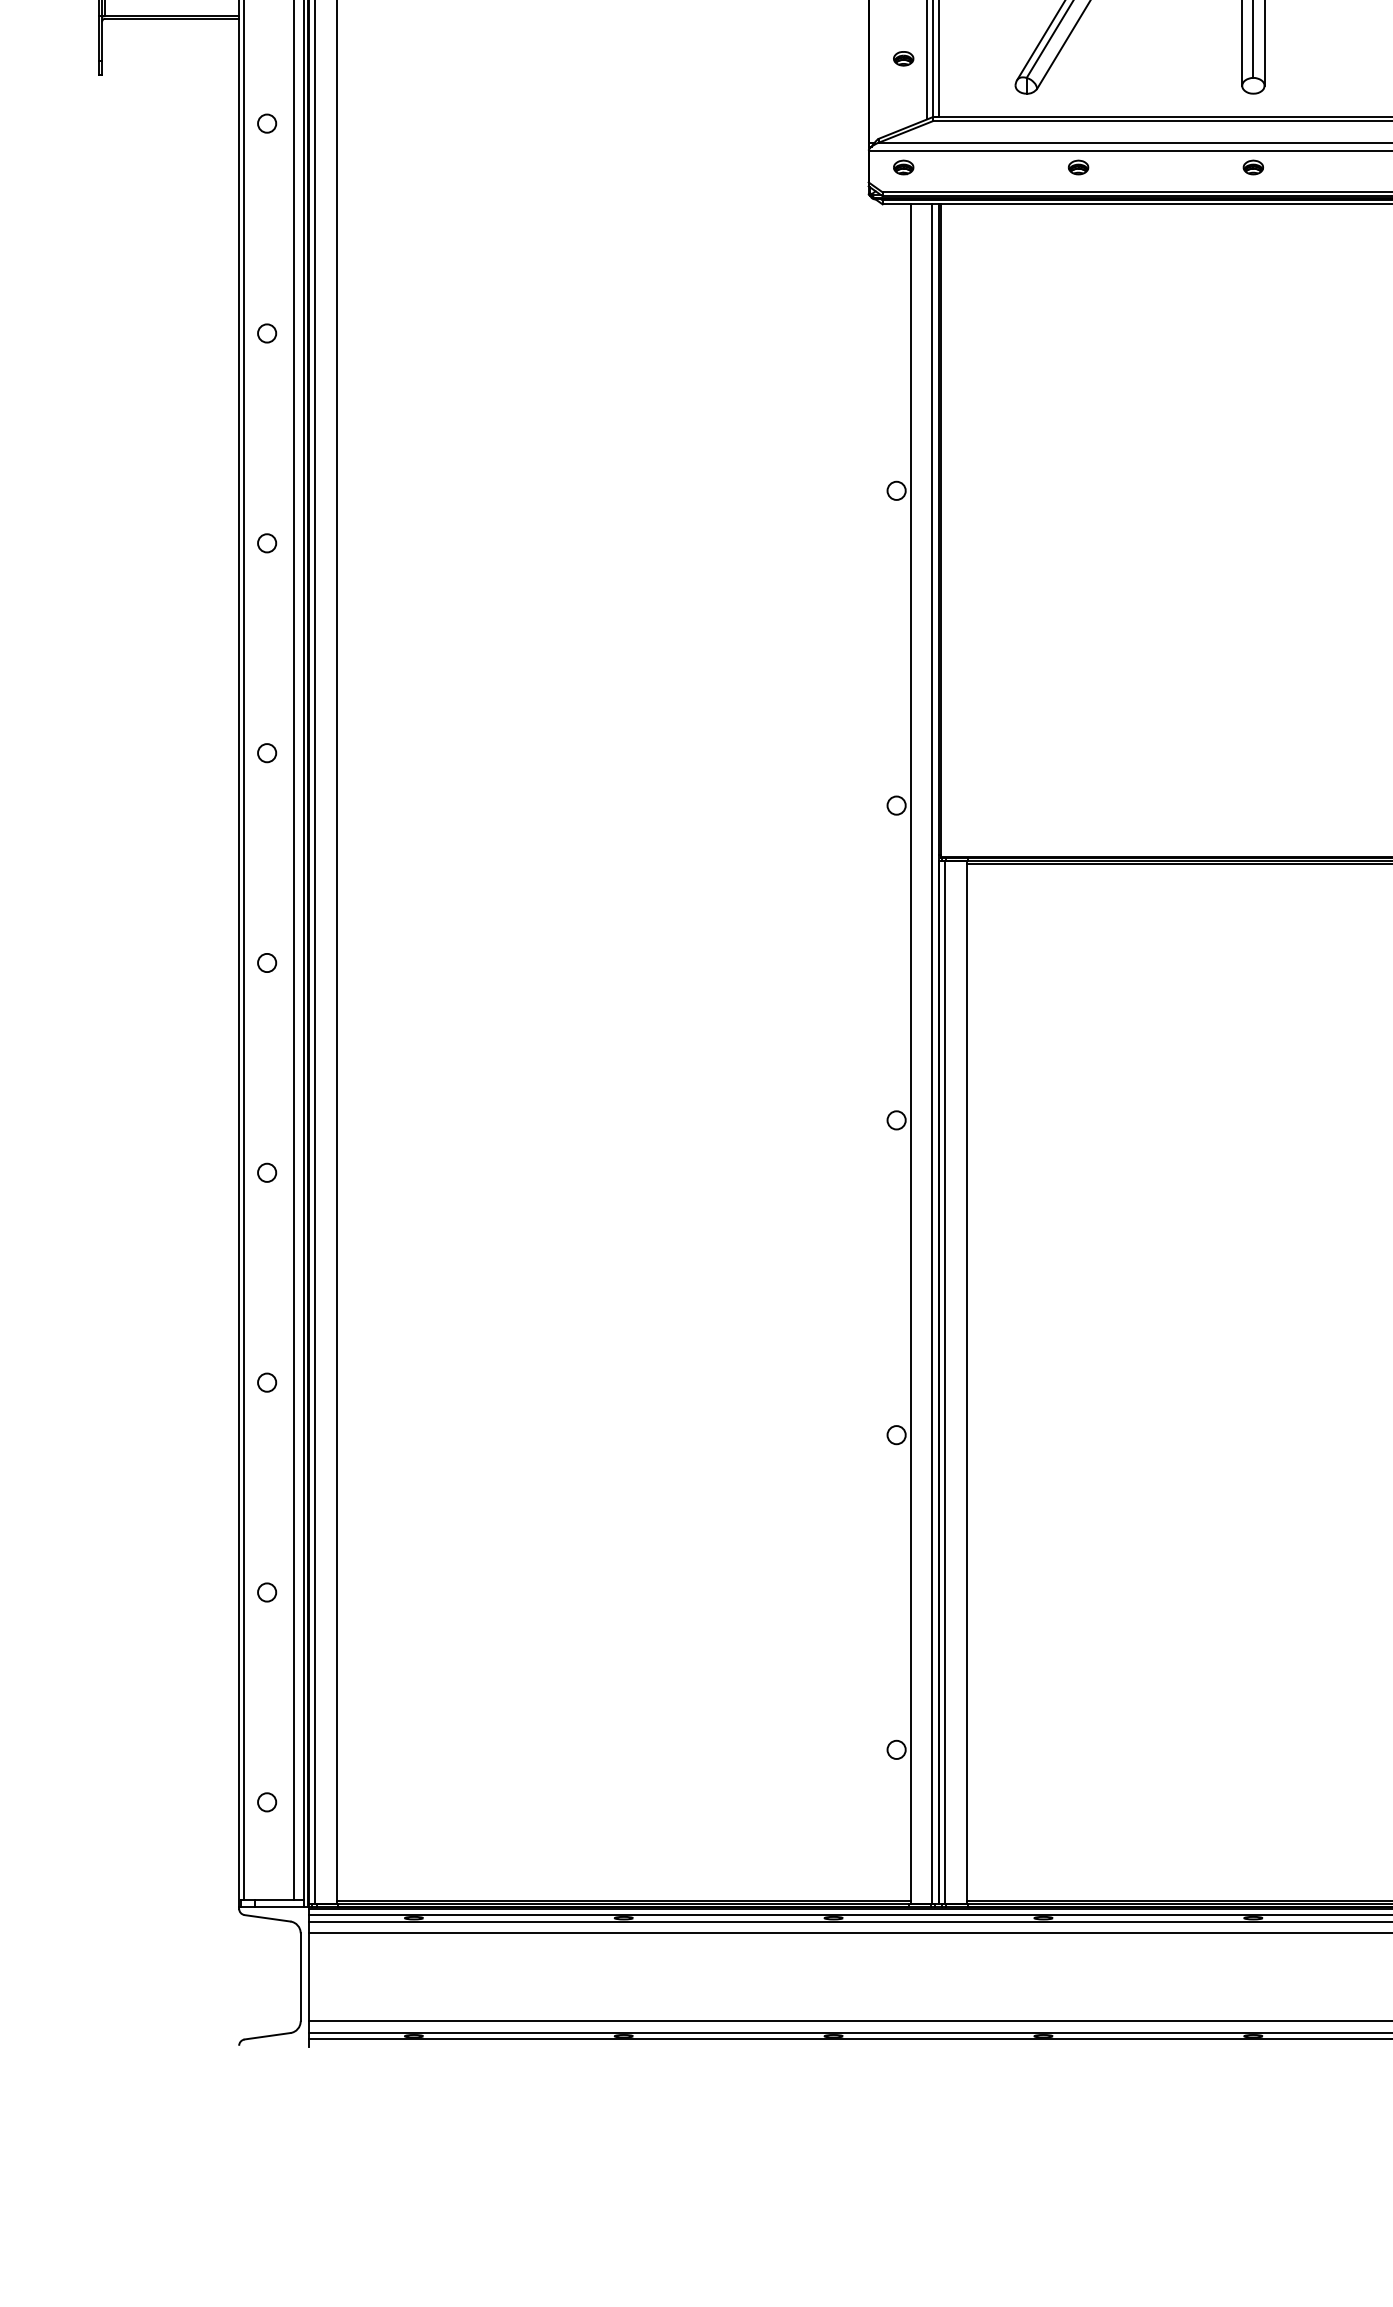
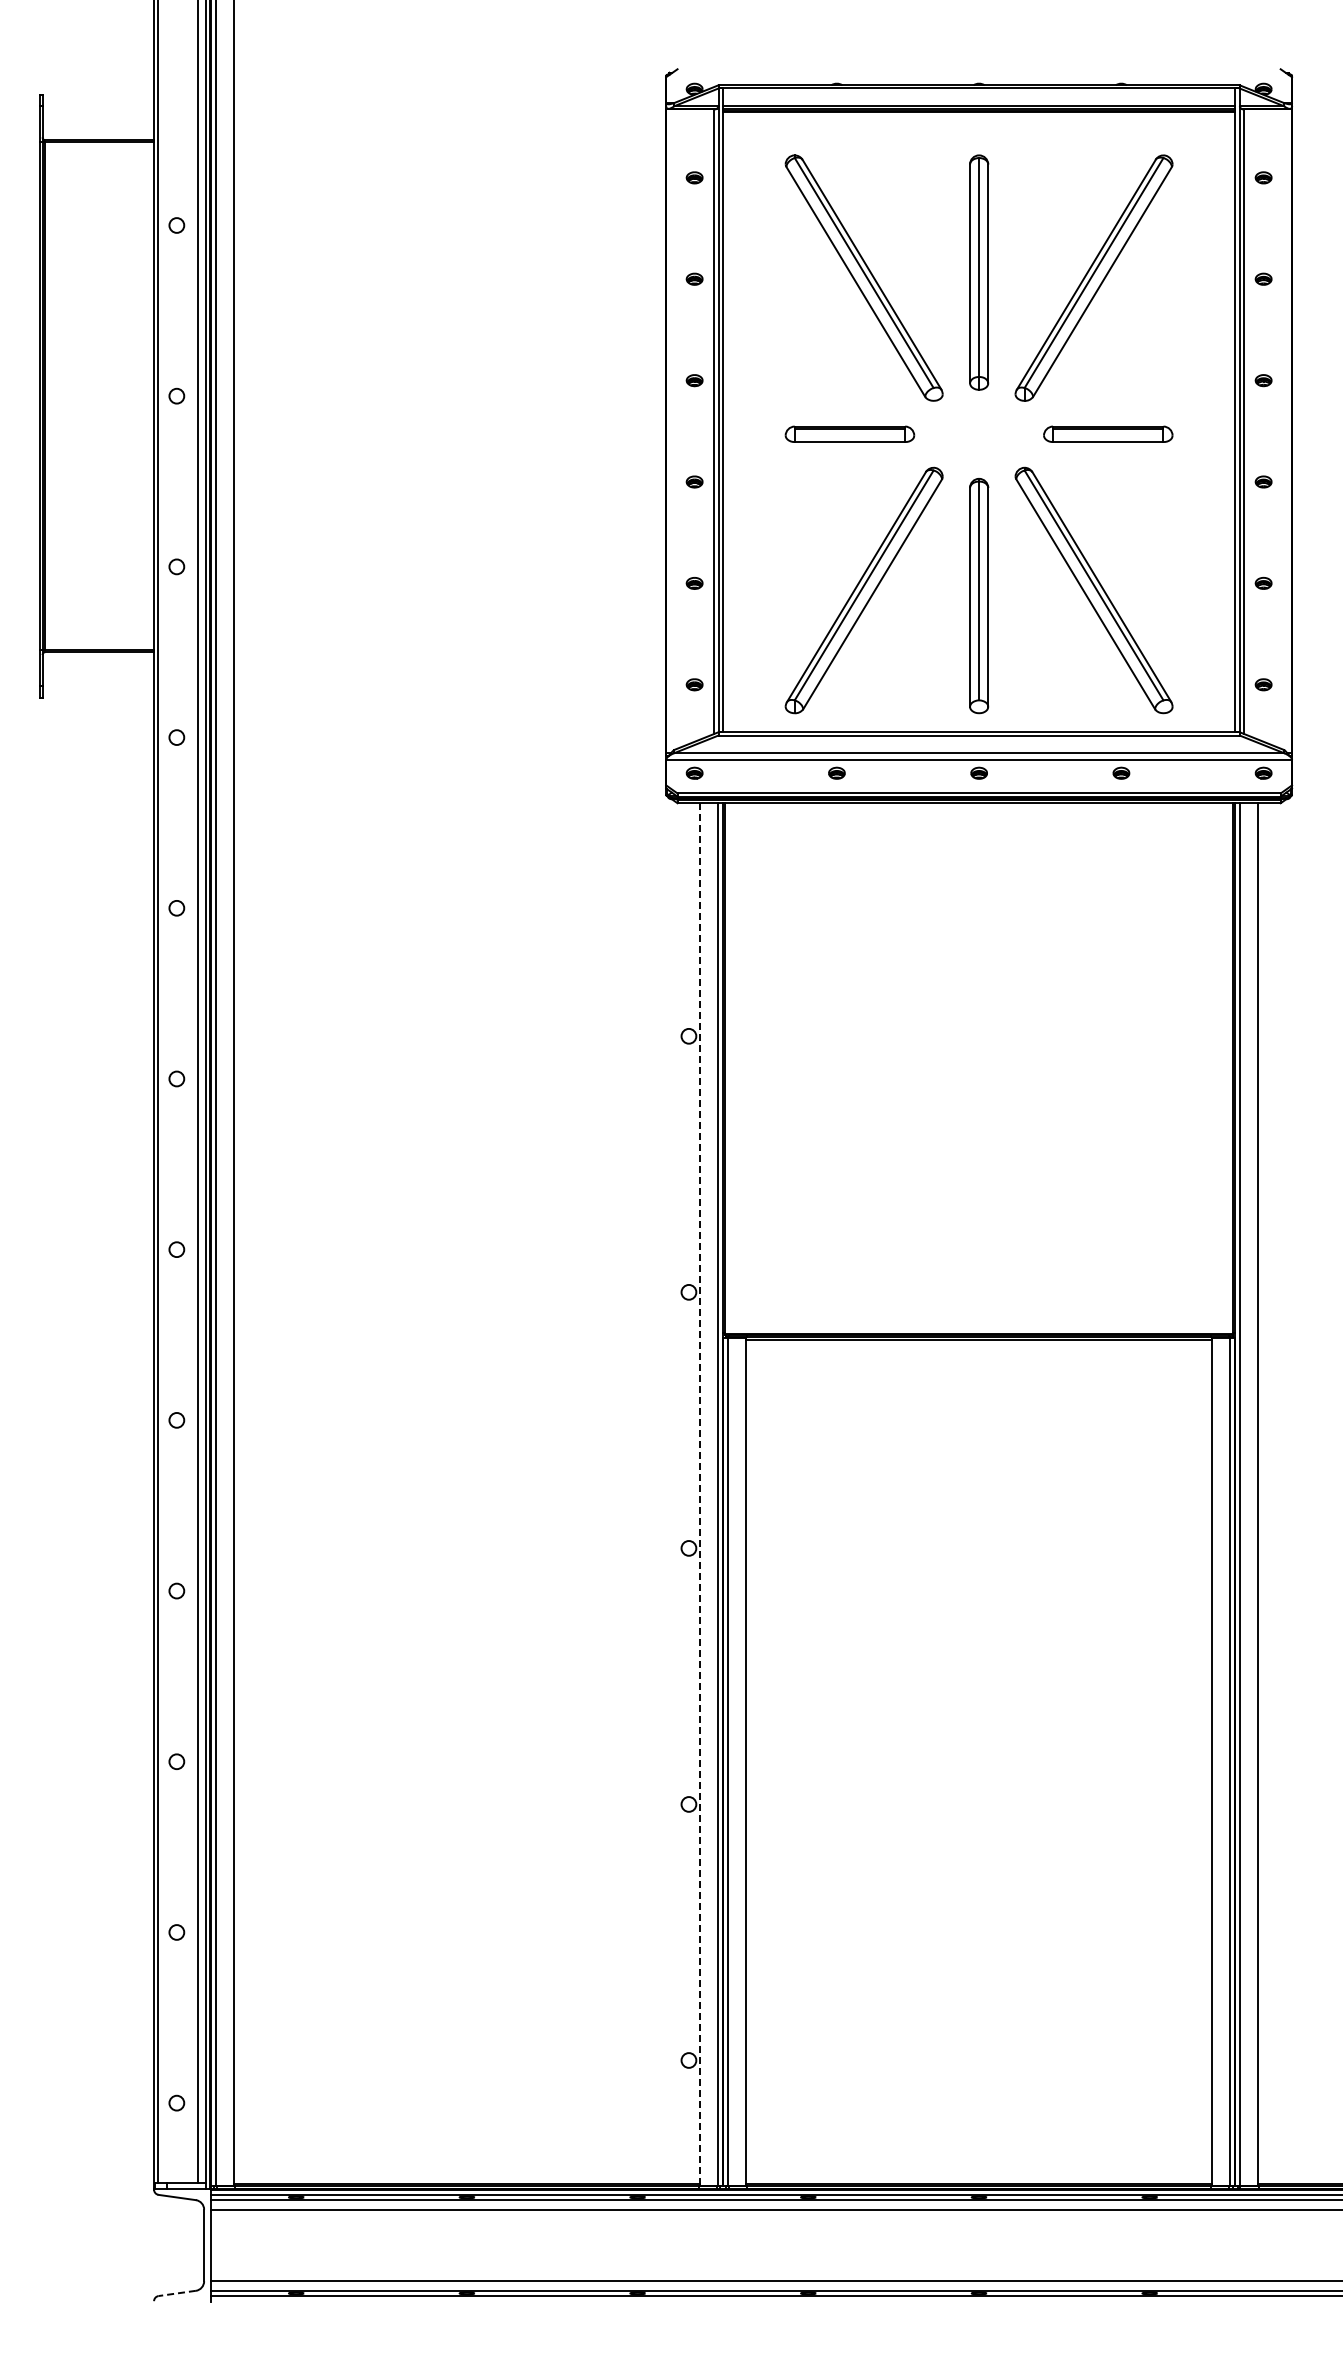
line: (910, 1055) -> (700, 1495), solid -> dashed
line: (267, 2036) -> (177, 2293), solid -> dashed

